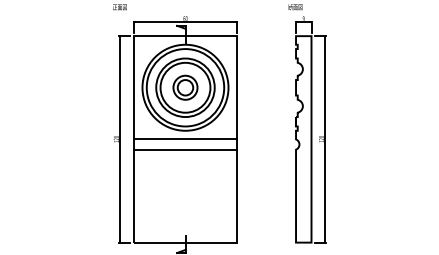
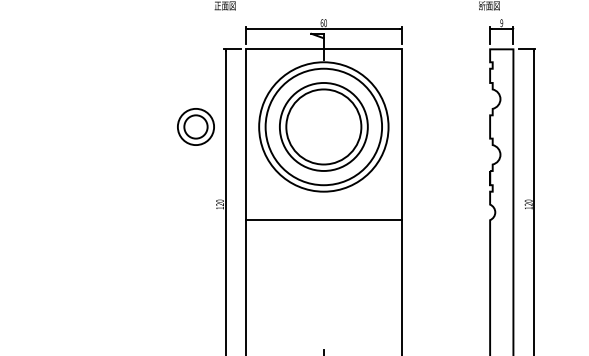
part: (185, 87) -> (195, 126), moved
line: (185, 139) -> (323, 204), removed

